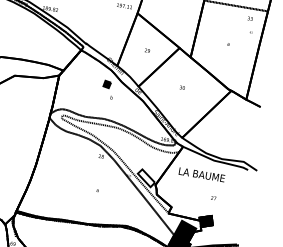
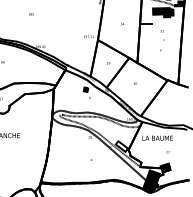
text: (249, 25) -> (162, 35), moved

